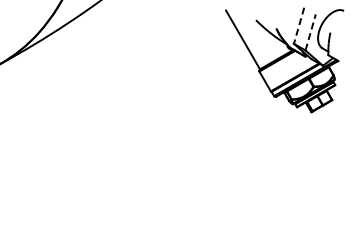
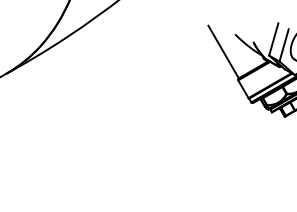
line: (299, 25) -> (274, 39), dashed -> solid
line: (310, 32) -> (283, 45), dashed -> solid

